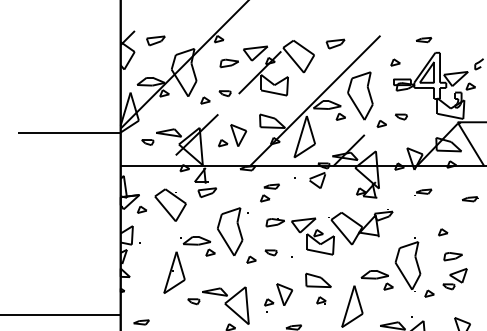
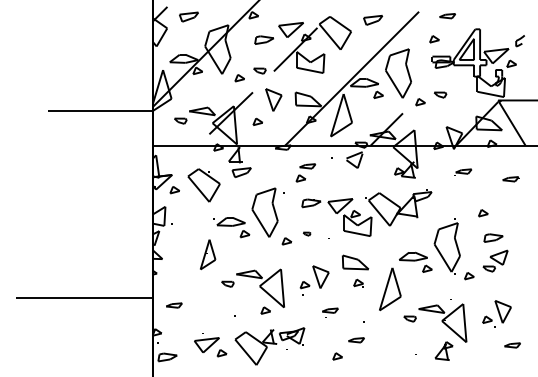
part: (423, 40) -> (447, 16), moved
part: (238, 135) -> (273, 99), moved
part: (270, 252) -> (306, 233), size x0.6
part: (173, 272) -> (207, 254), size x0.7

